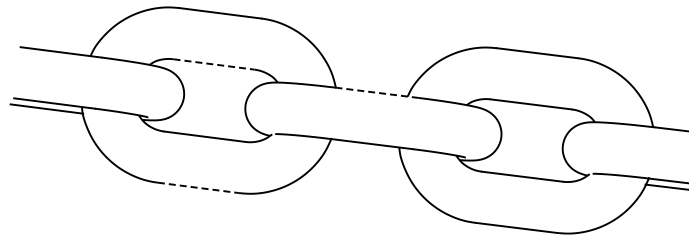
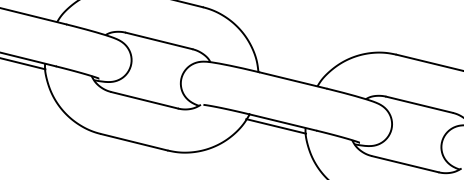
line: (214, 64) -> (159, 41), dashed -> solid
line: (378, 92) -> (293, 80), dashed -> solid
line: (364, 149) -> (276, 126), added
line: (198, 187) -> (134, 141), dashed -> solid

